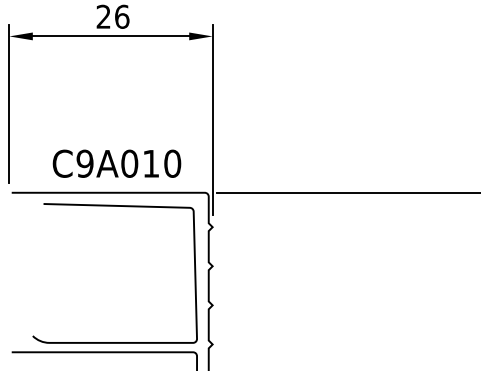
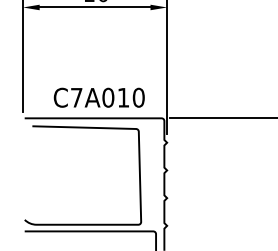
text: (84, 163) -> (76, 97), C9A010 -> C7A010
curve: (114, 206) -> (82, 128), moved

